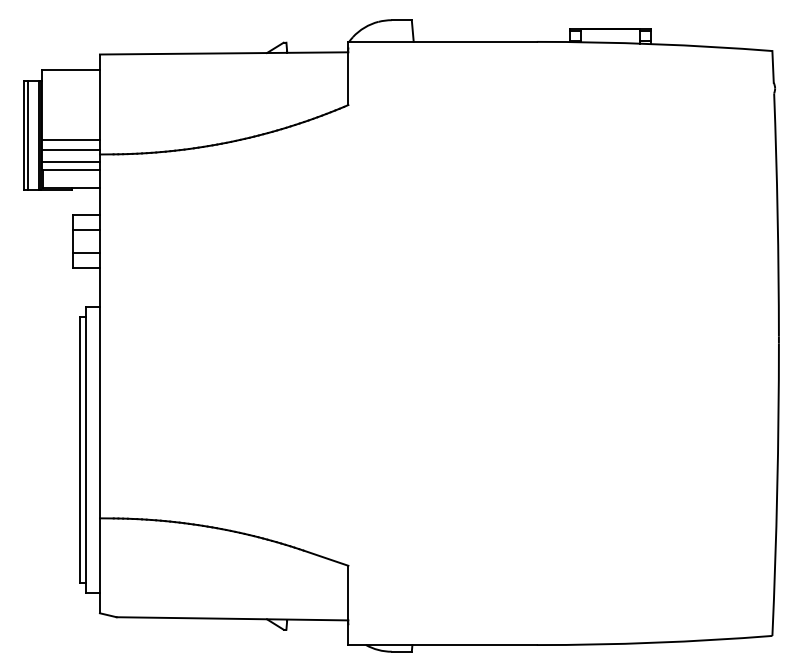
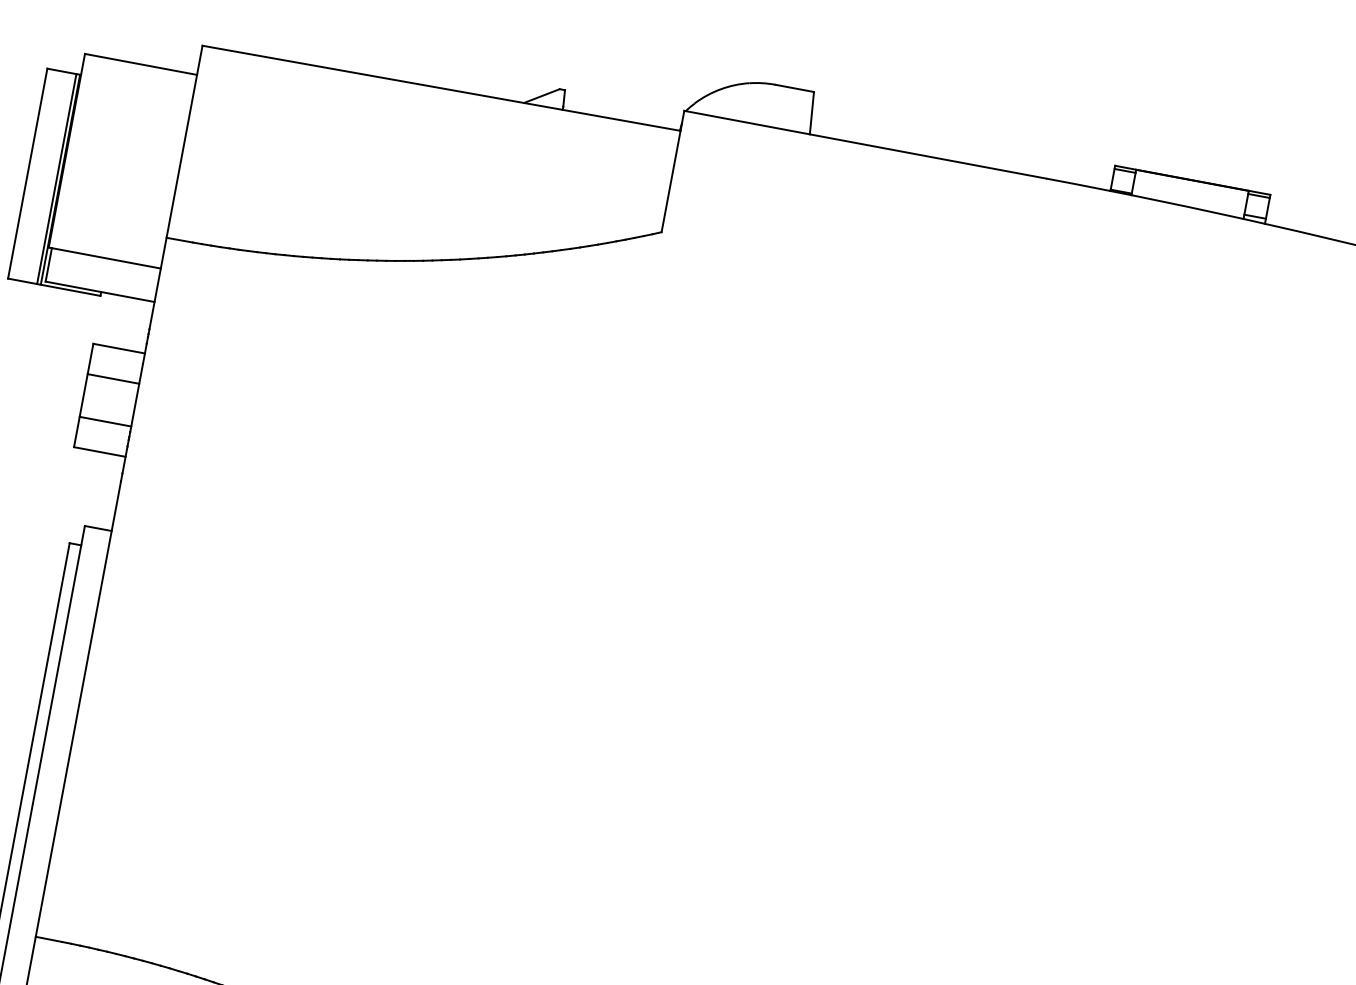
line: (28, 134) -> (36, 173), removed
line: (70, 140) -> (115, 200), removed
line: (70, 149) -> (111, 217), removed
line: (70, 161) -> (107, 240), removed

